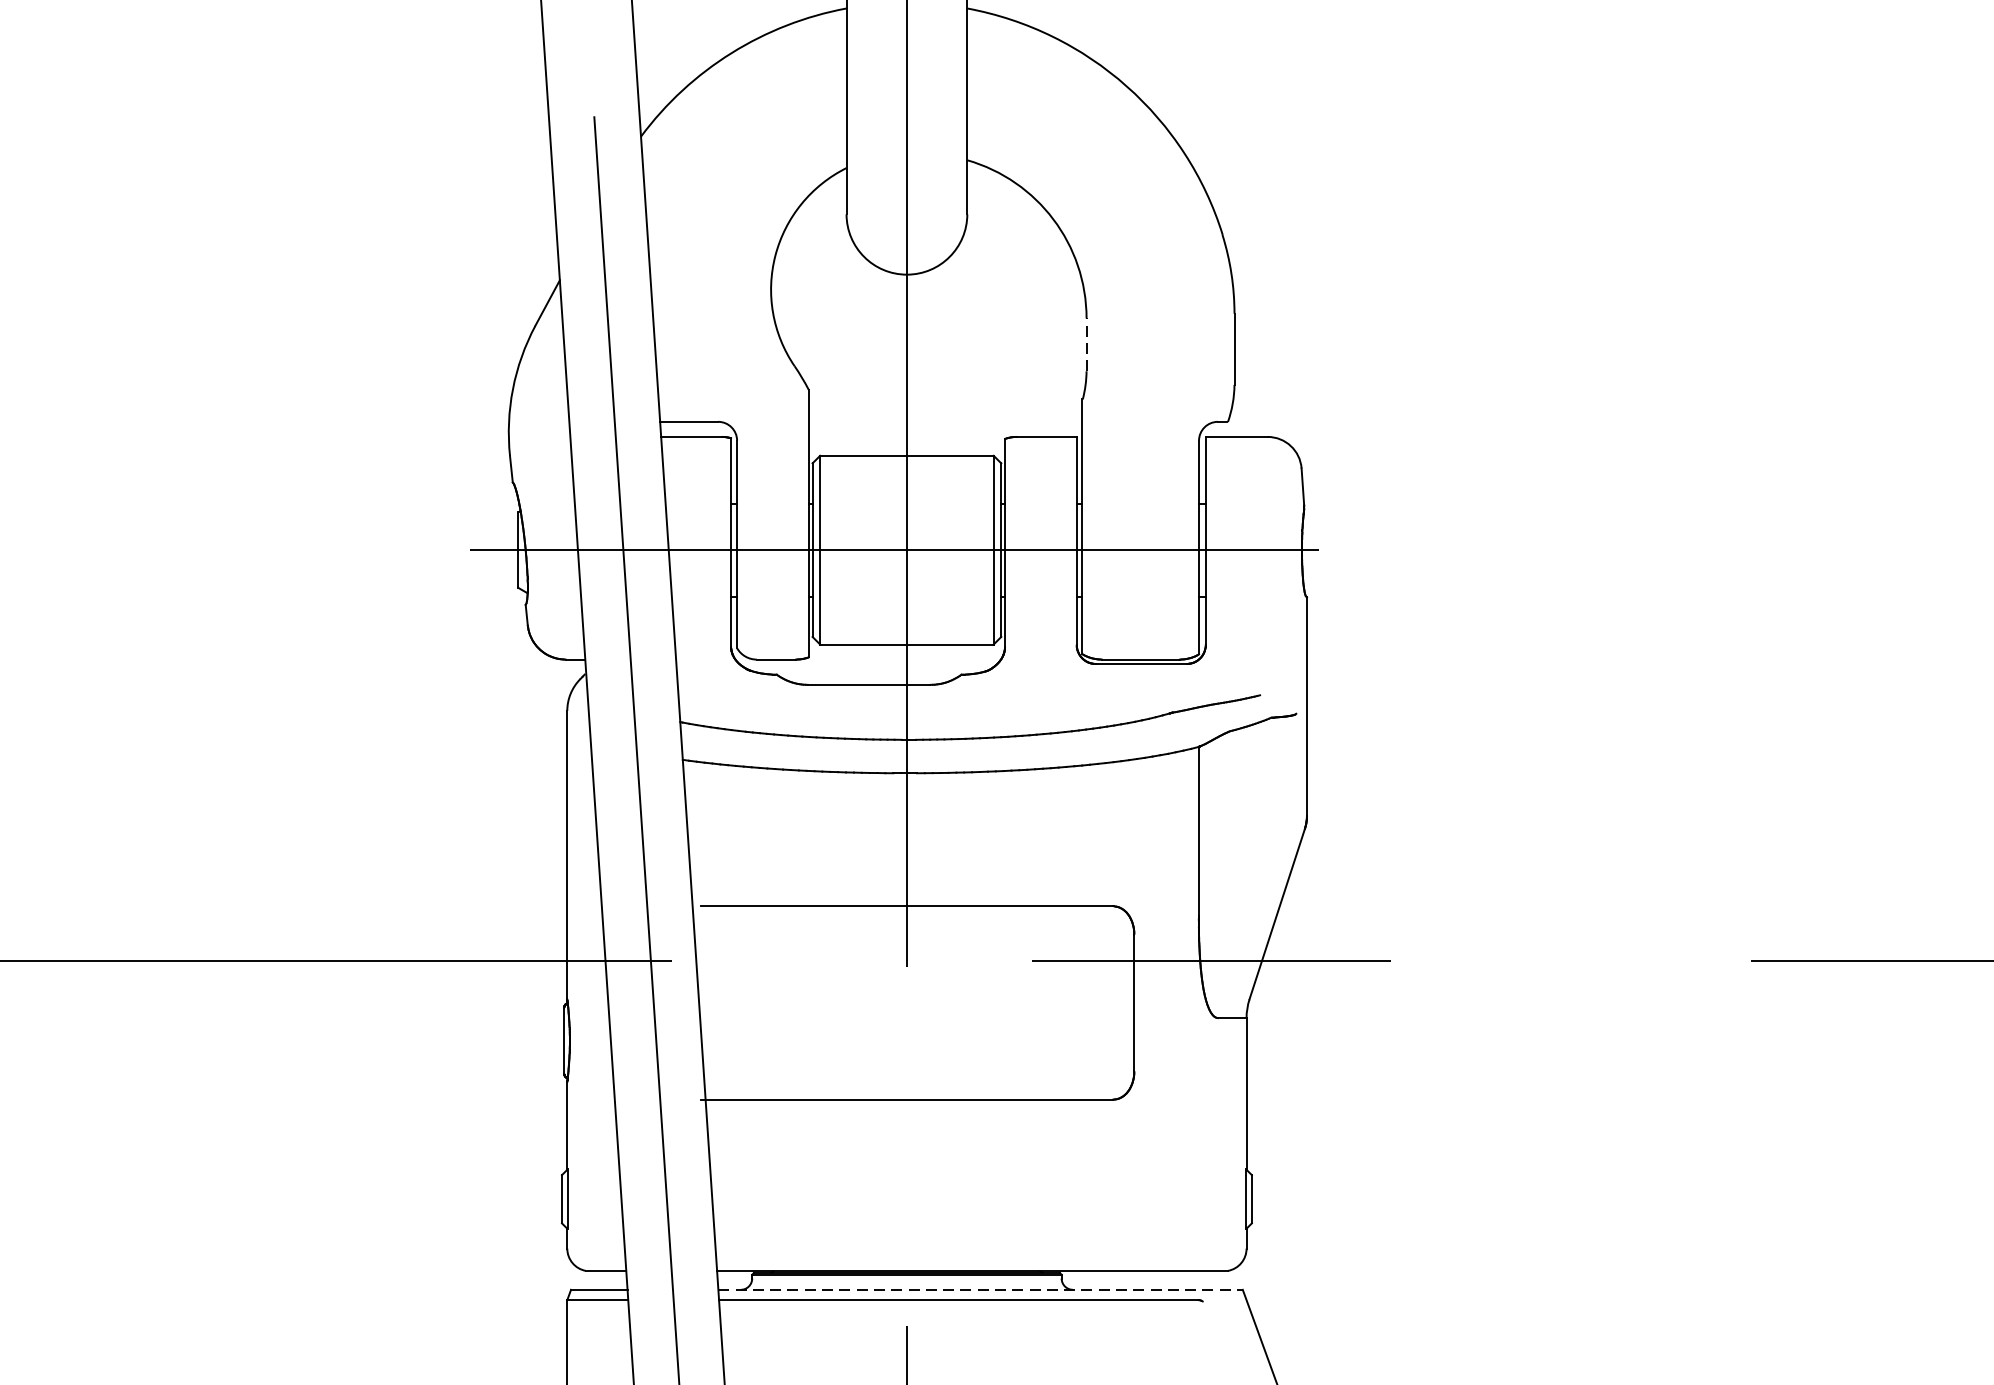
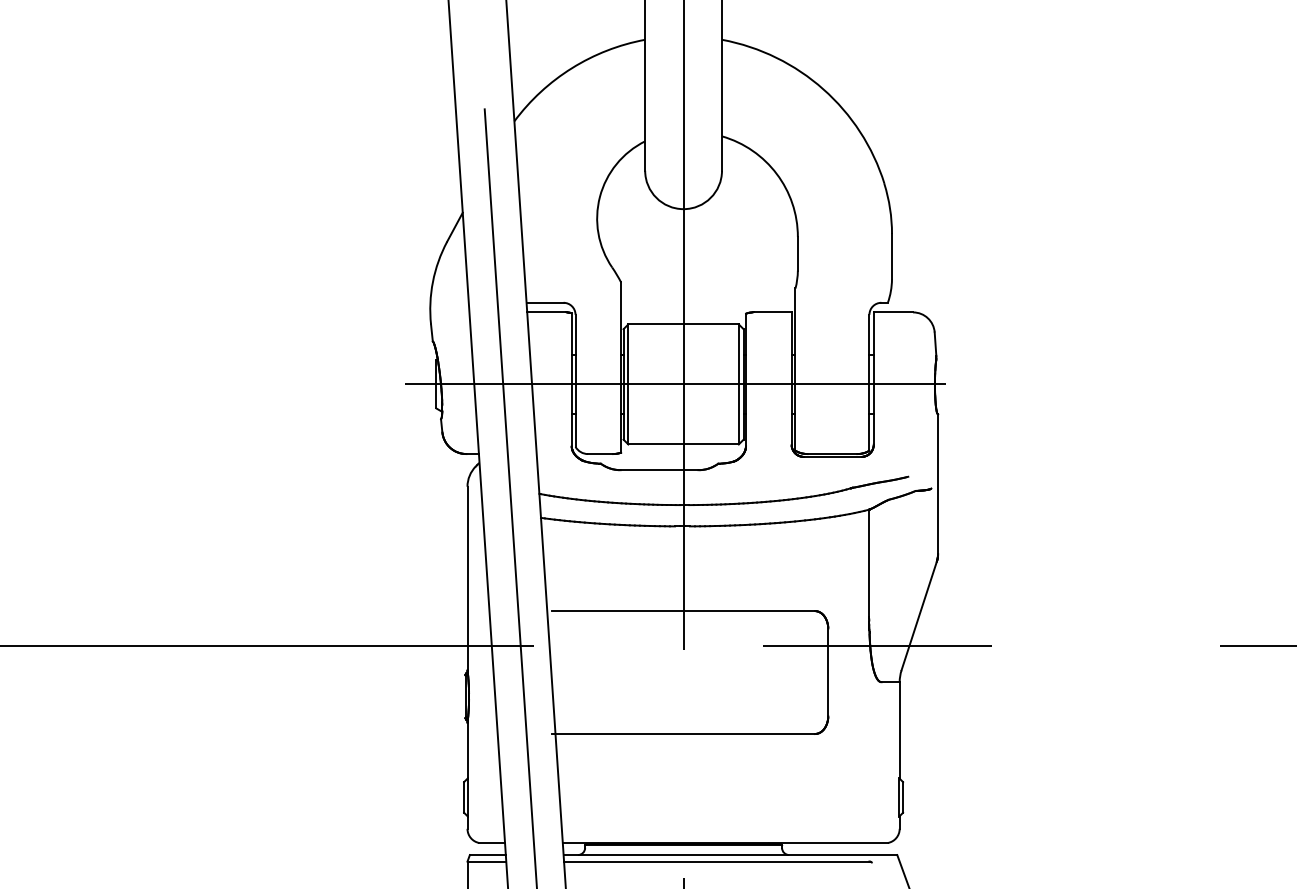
line: (1085, 344) -> (797, 253), dashed -> solid
line: (980, 1290) -> (730, 855), dashed -> solid

